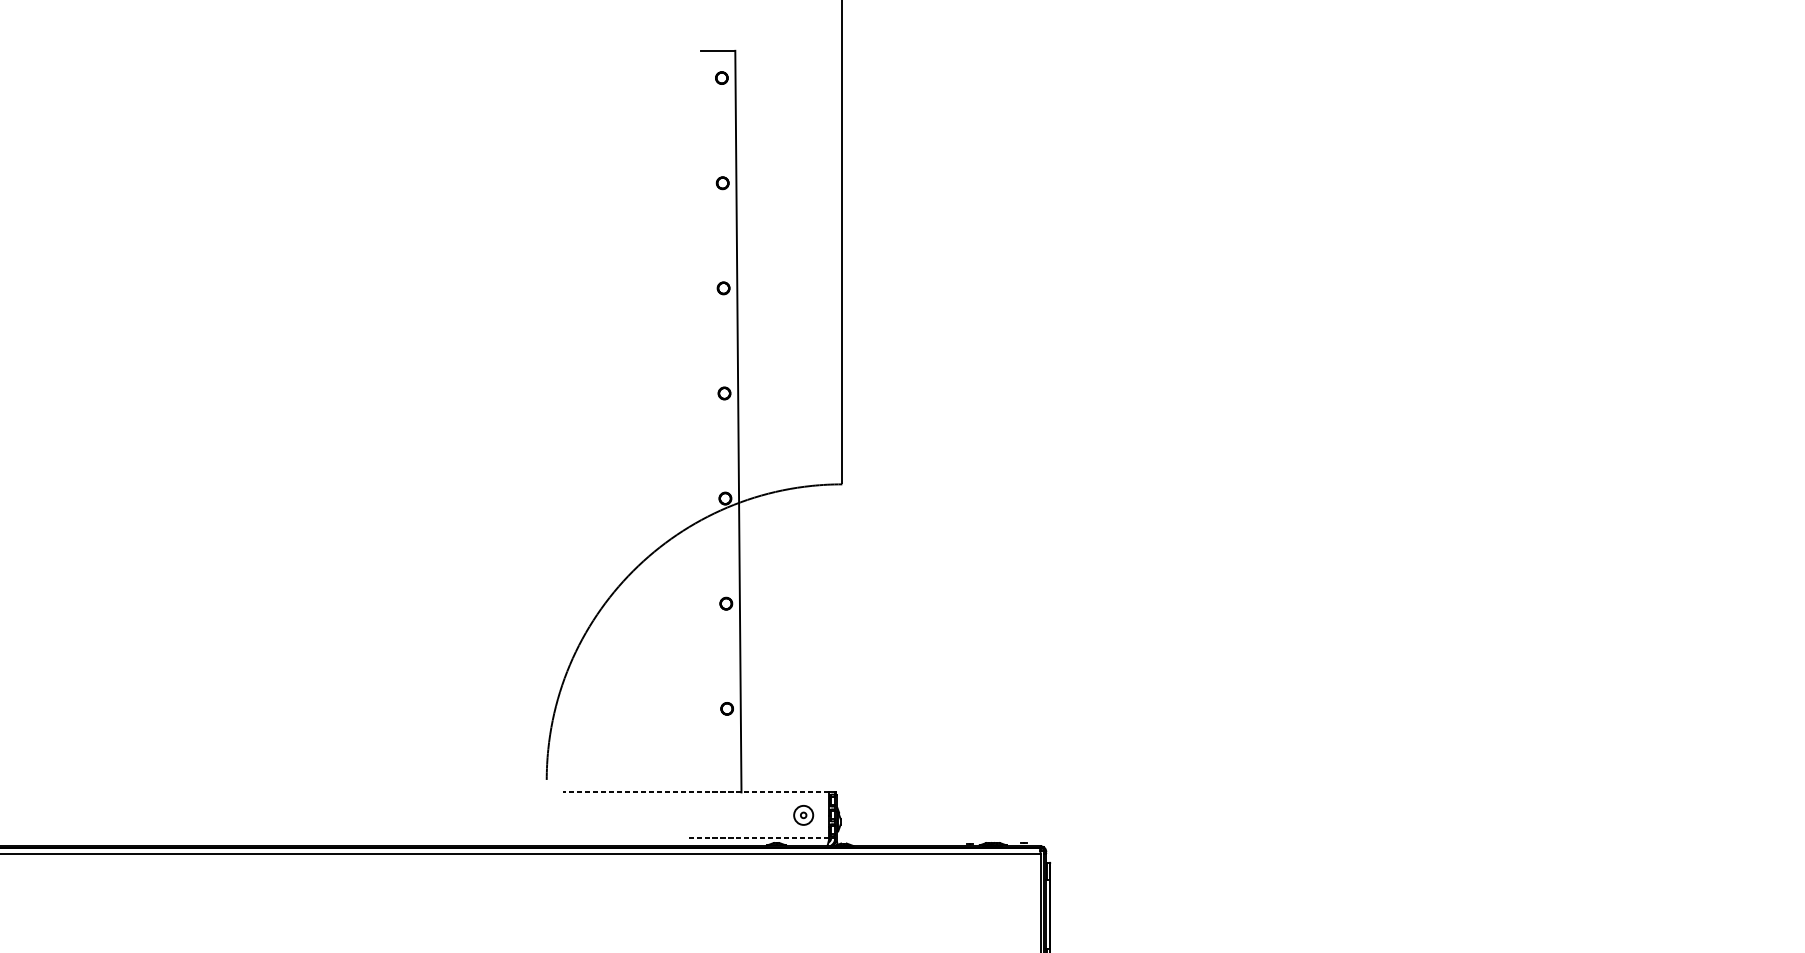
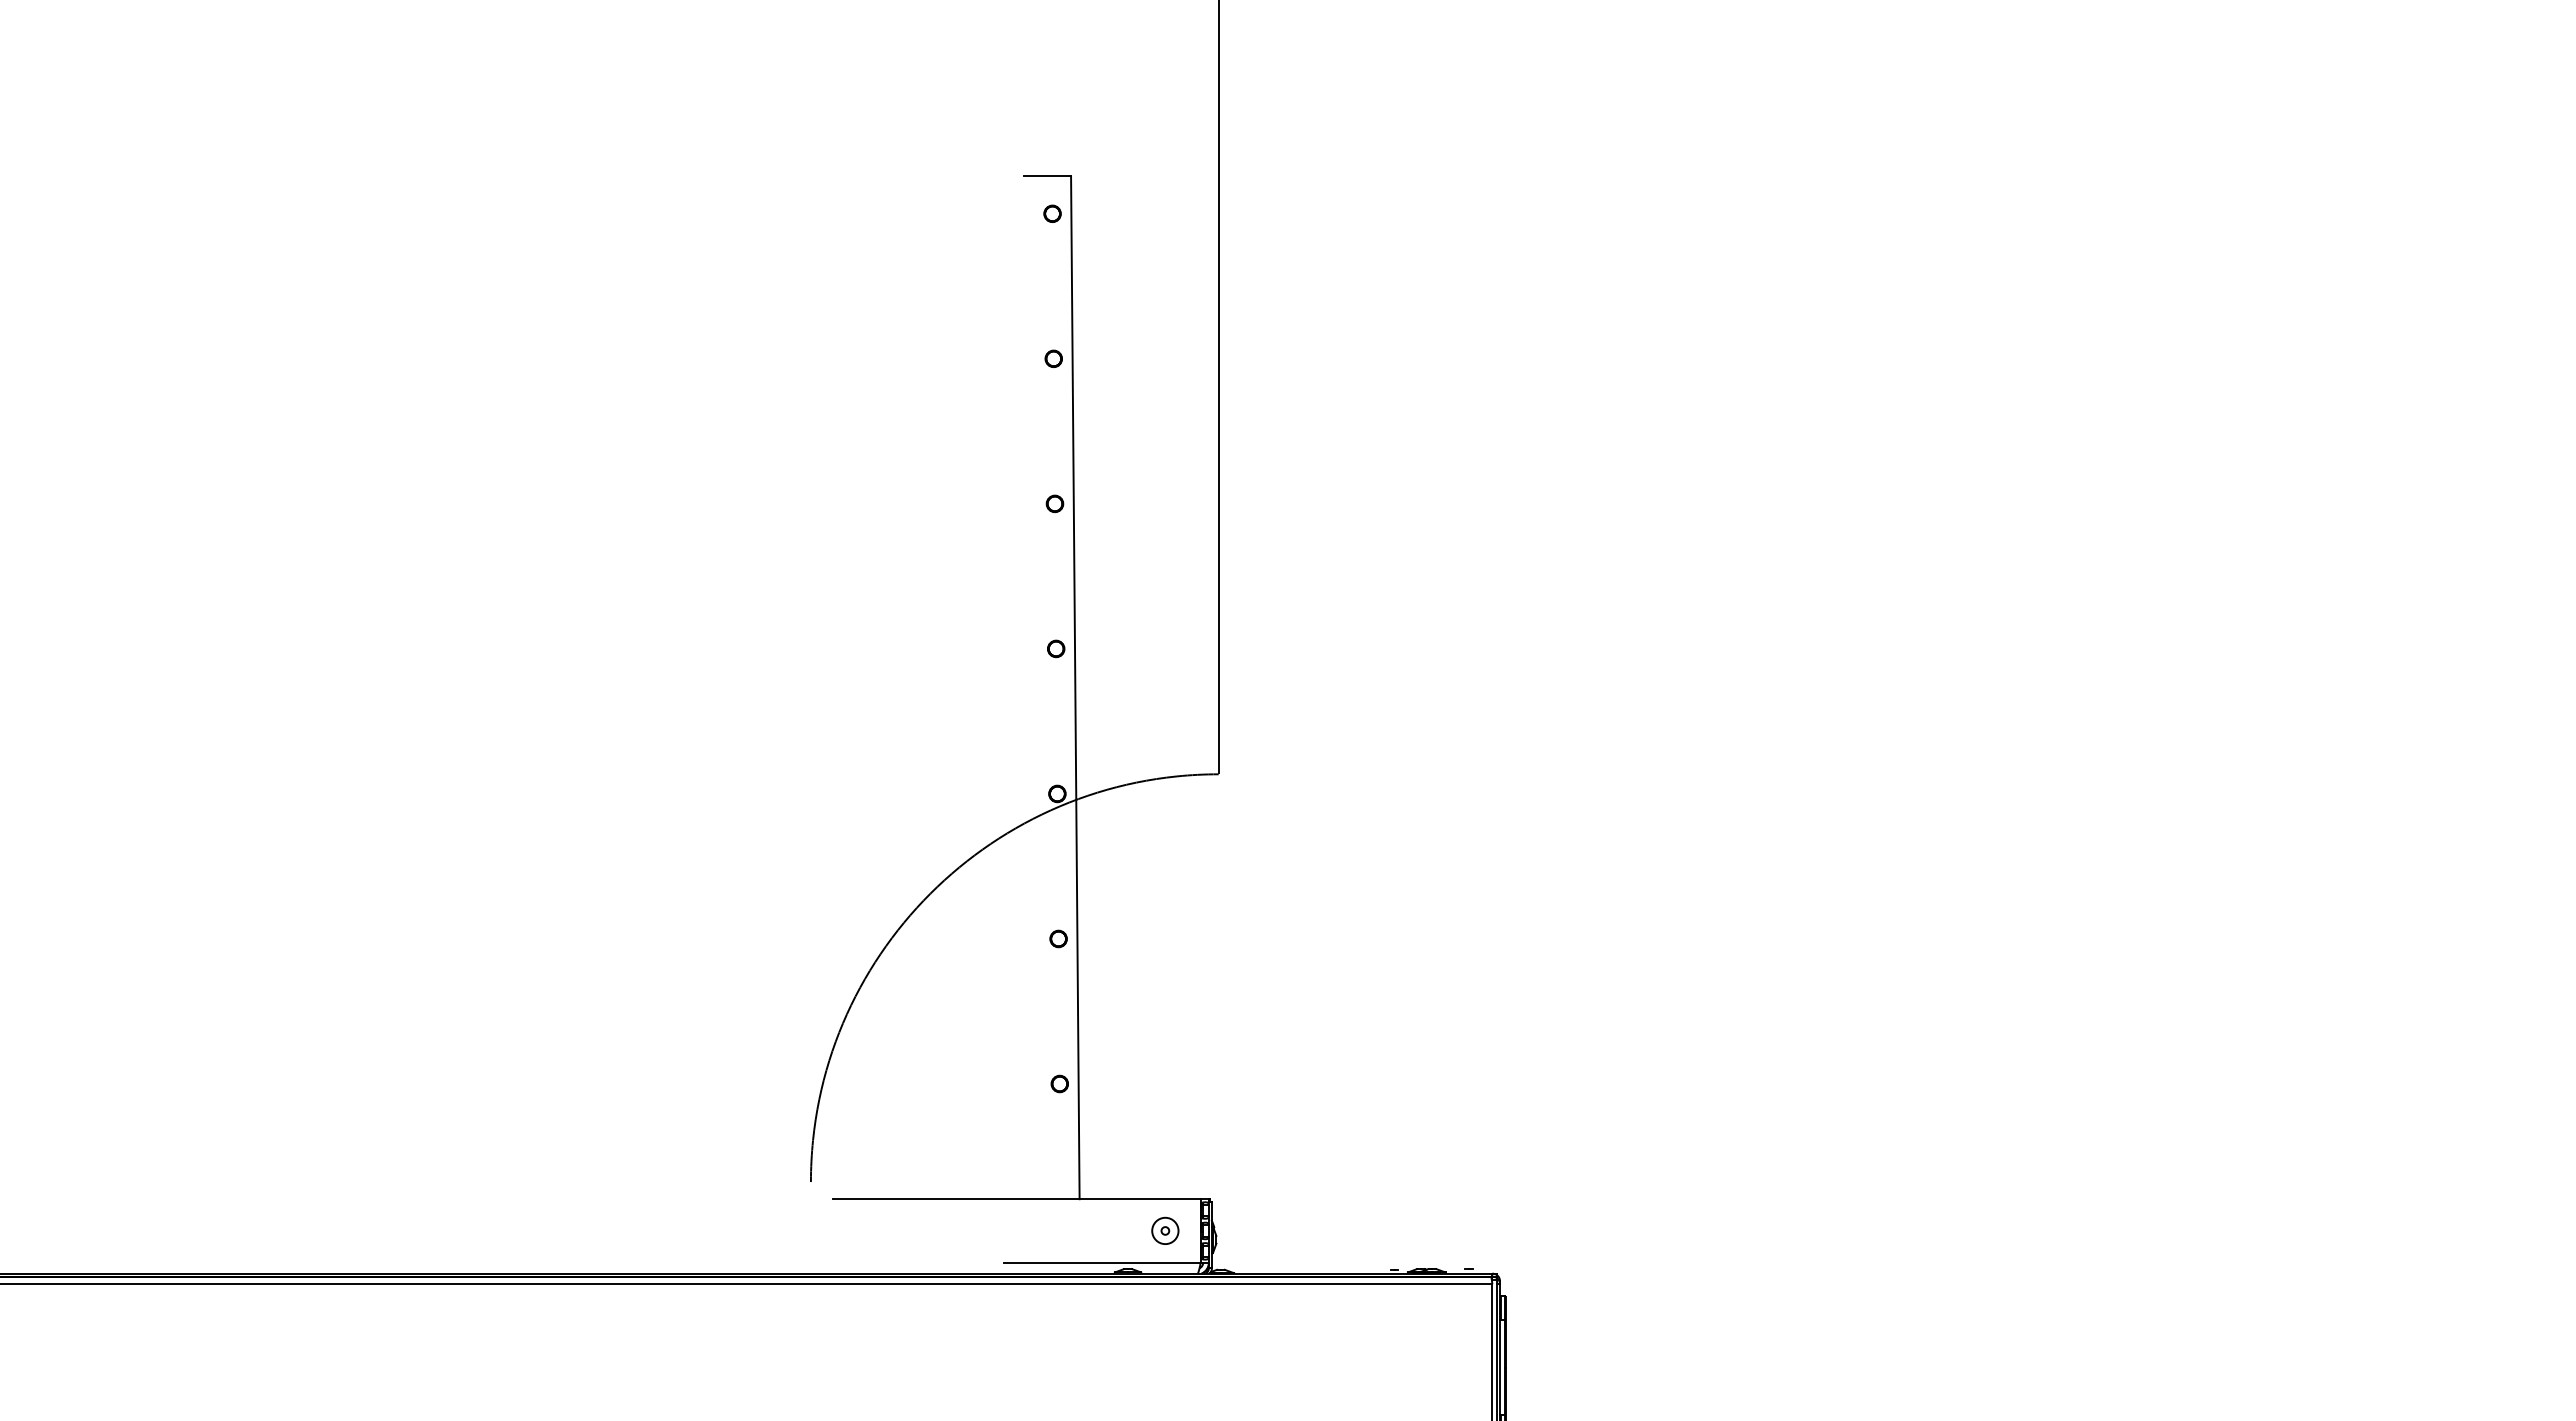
line: (695, 792) -> (1016, 1199), dashed -> solid
line: (757, 838) -> (1101, 1262), dashed -> solid

